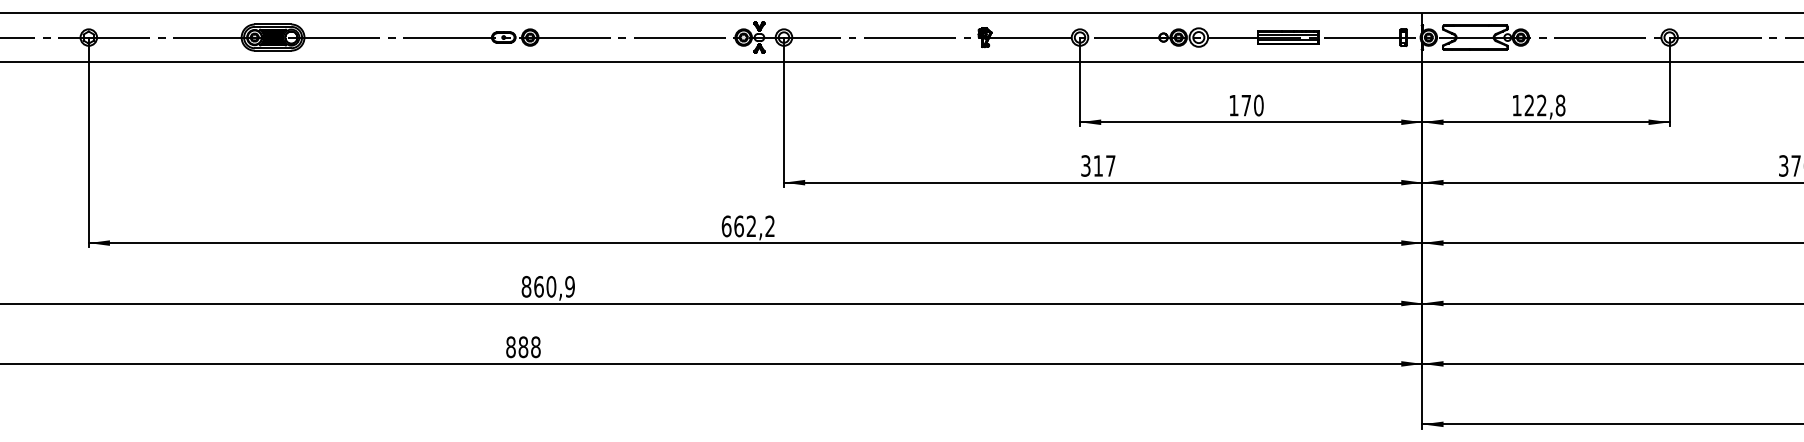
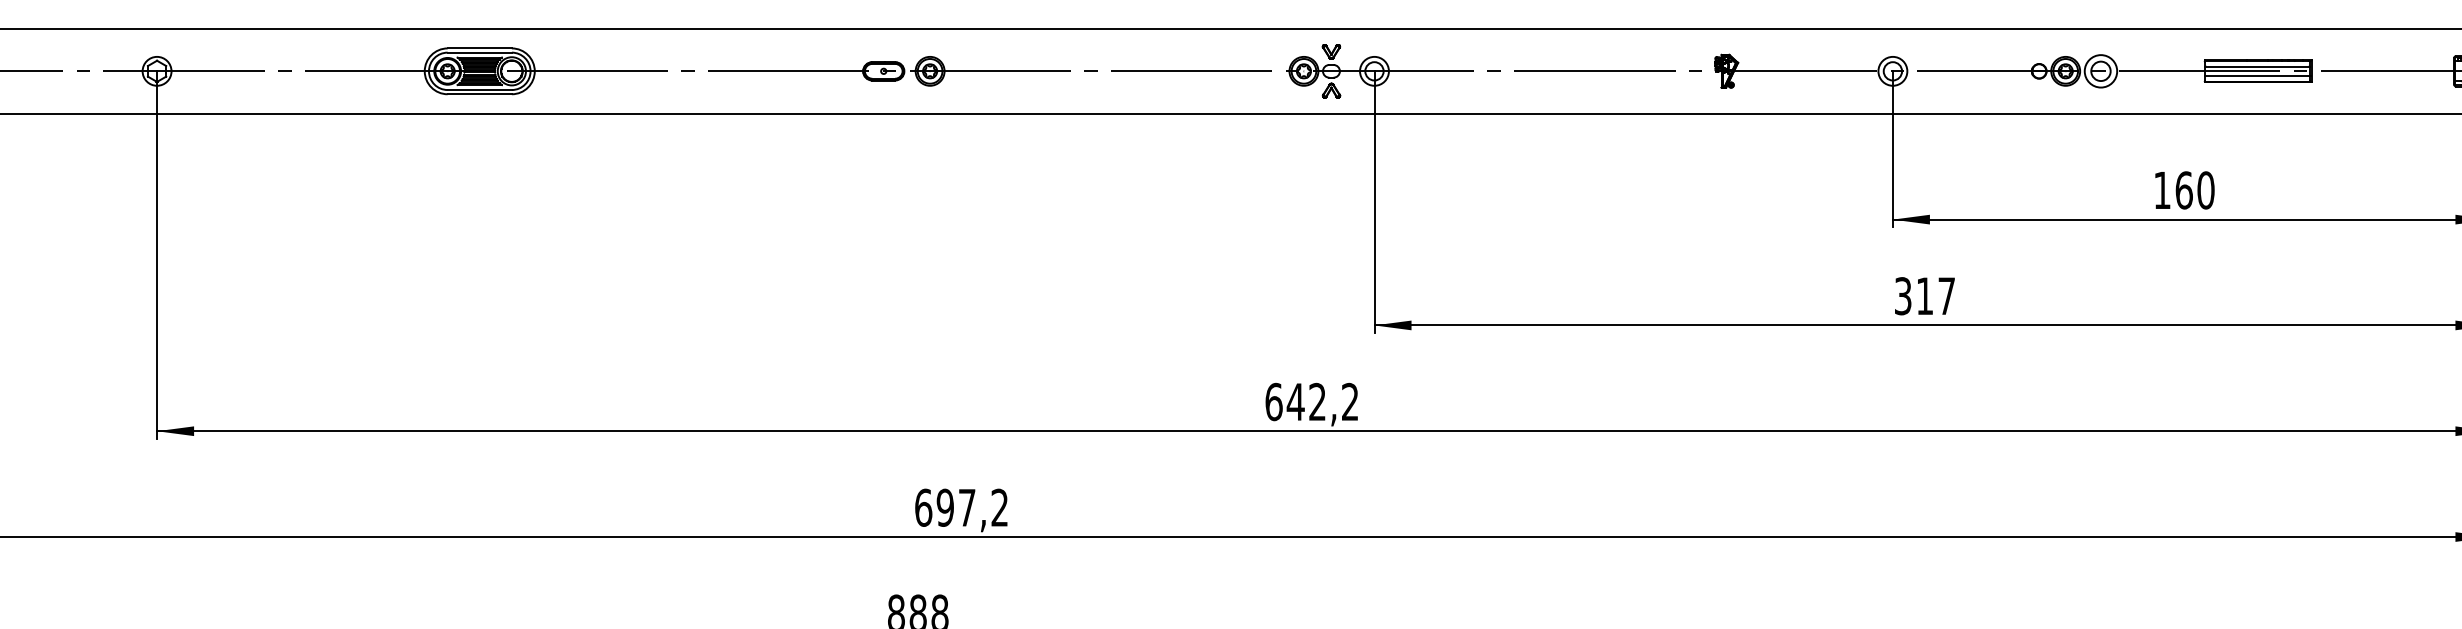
text: (1246, 105) -> (2184, 190), 170 -> 160
text: (738, 226) -> (1294, 402), 662,2 -> 642,2
text: (547, 286) -> (960, 507), 860,9 -> 697,2

